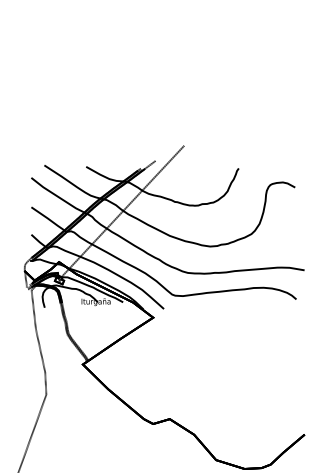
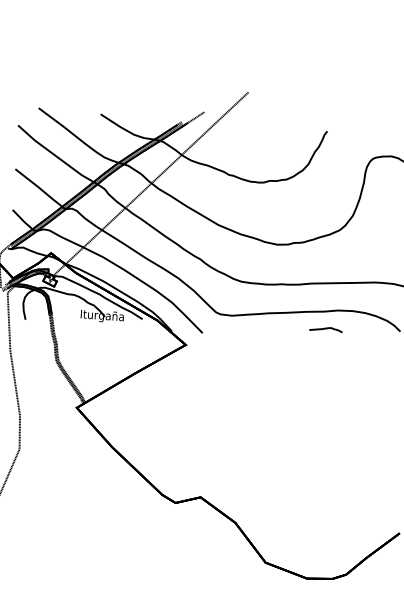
curve: (246, 301) -> (325, 329), added

